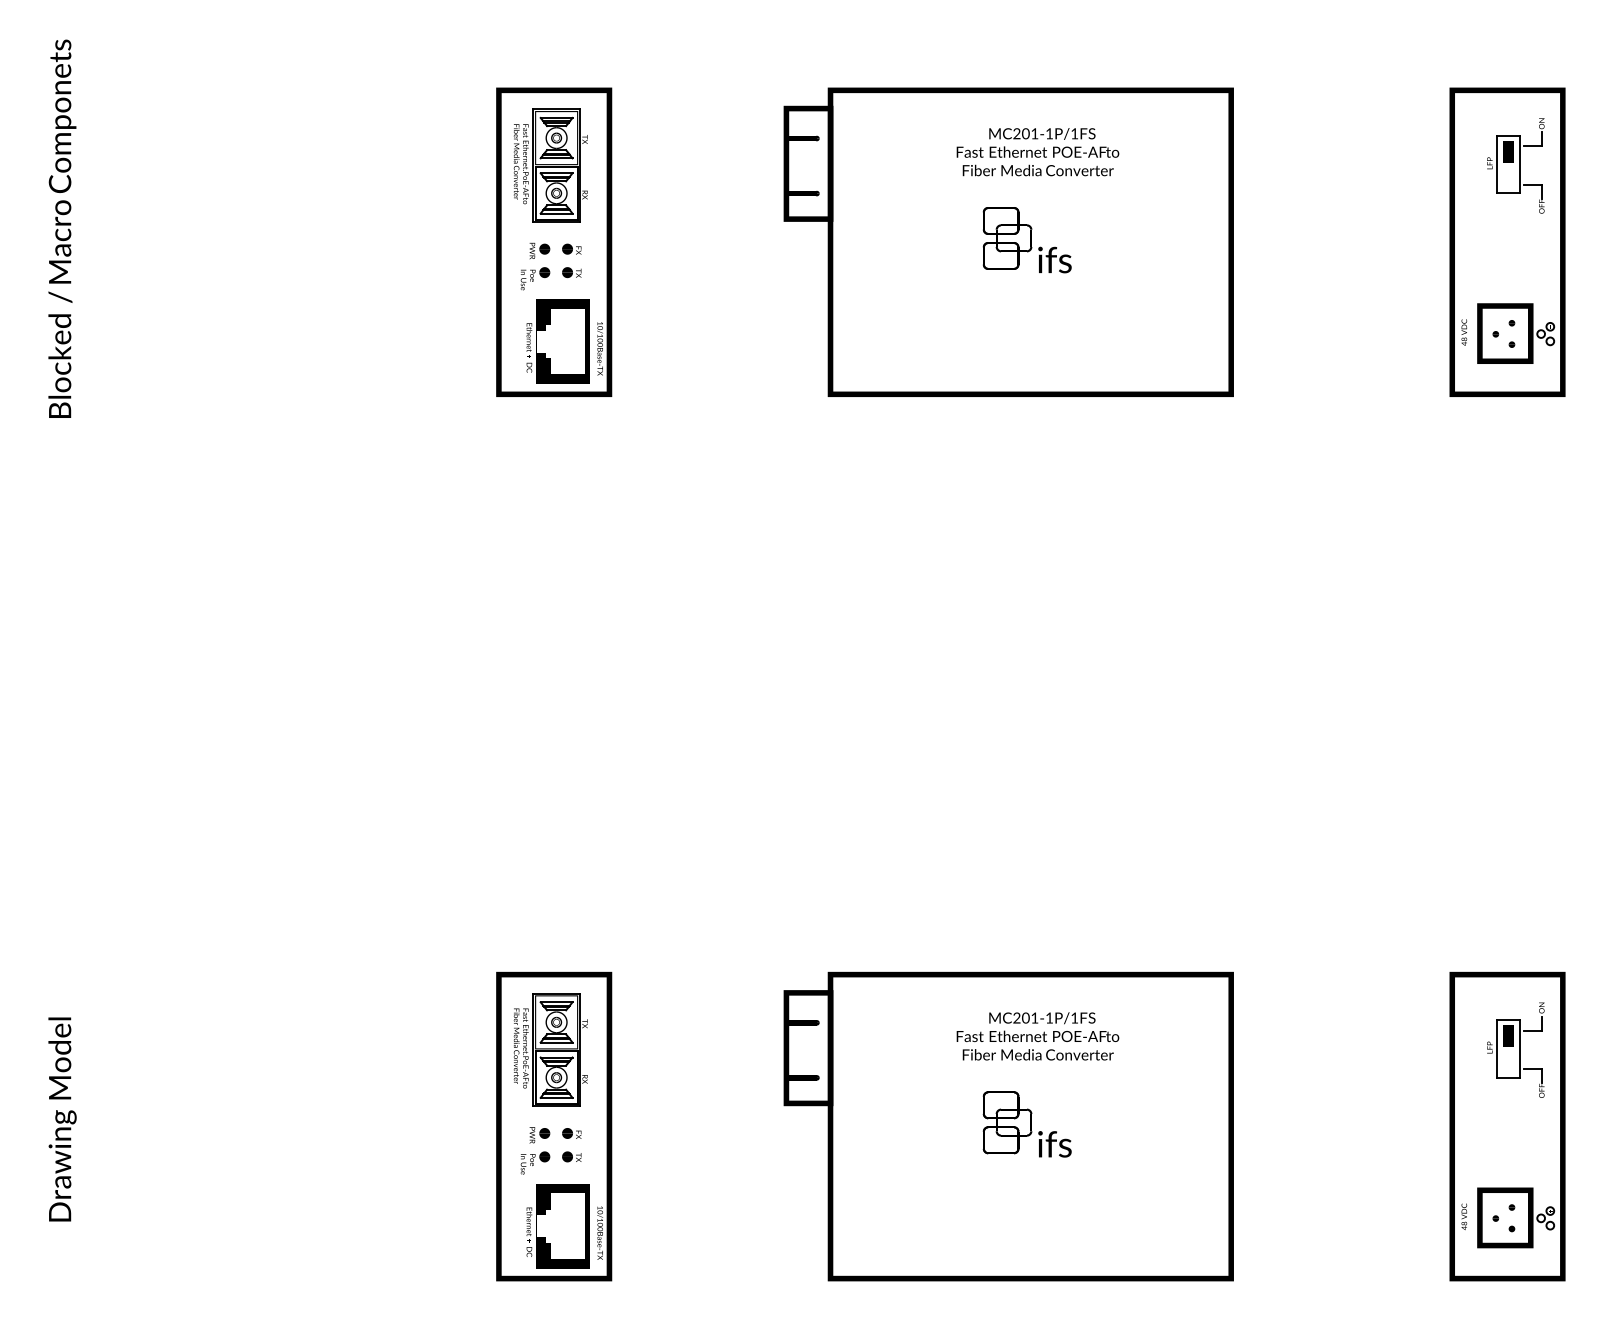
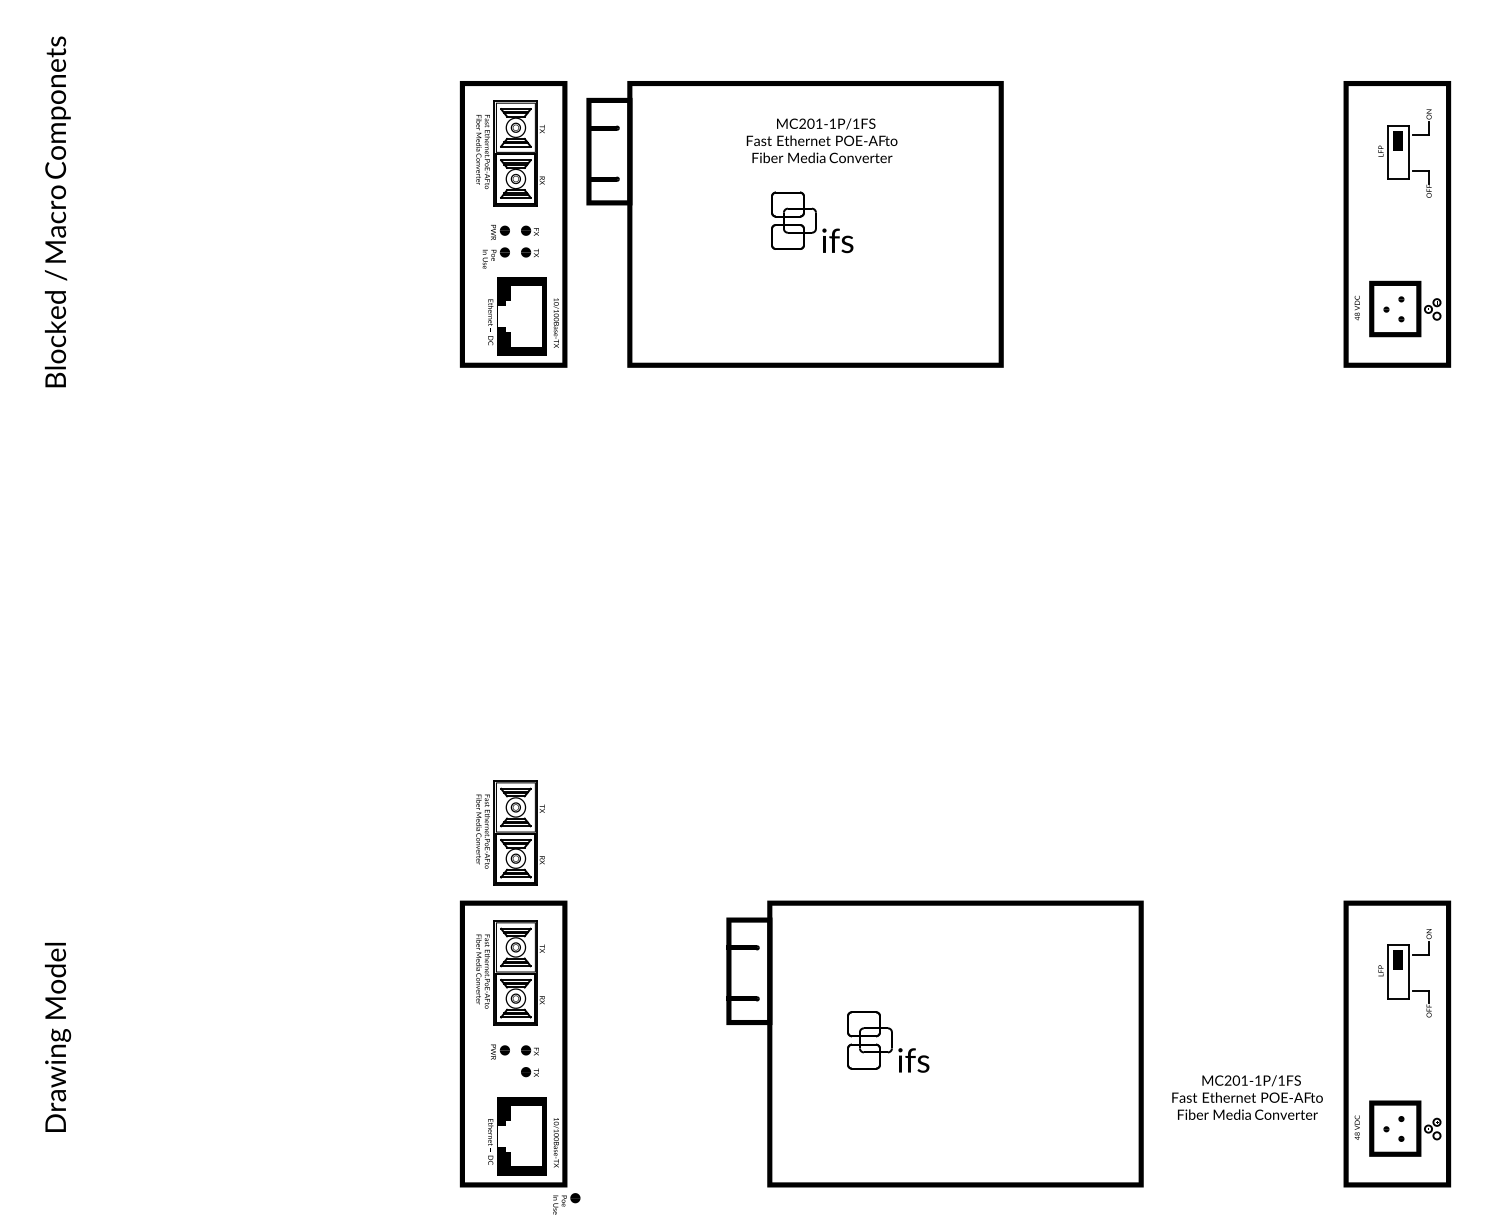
part: (1008, 241) -> (794, 223), moved
part: (550, 898) -> (510, 832), added
text: (1037, 1036) -> (1247, 1097), moved
part: (1026, 1124) -> (887, 1042), moved
text: (535, 1162) -> (566, 1203), moved

